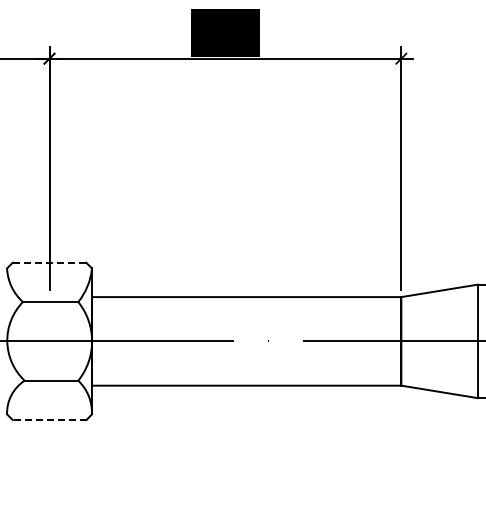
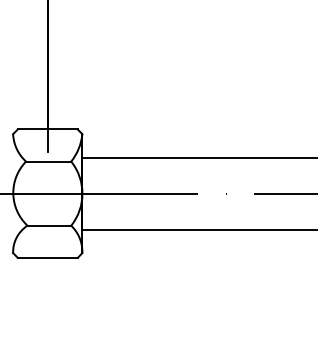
line: (49, 262) -> (47, 129), dashed -> solid
line: (49, 420) -> (47, 258), dashed -> solid

